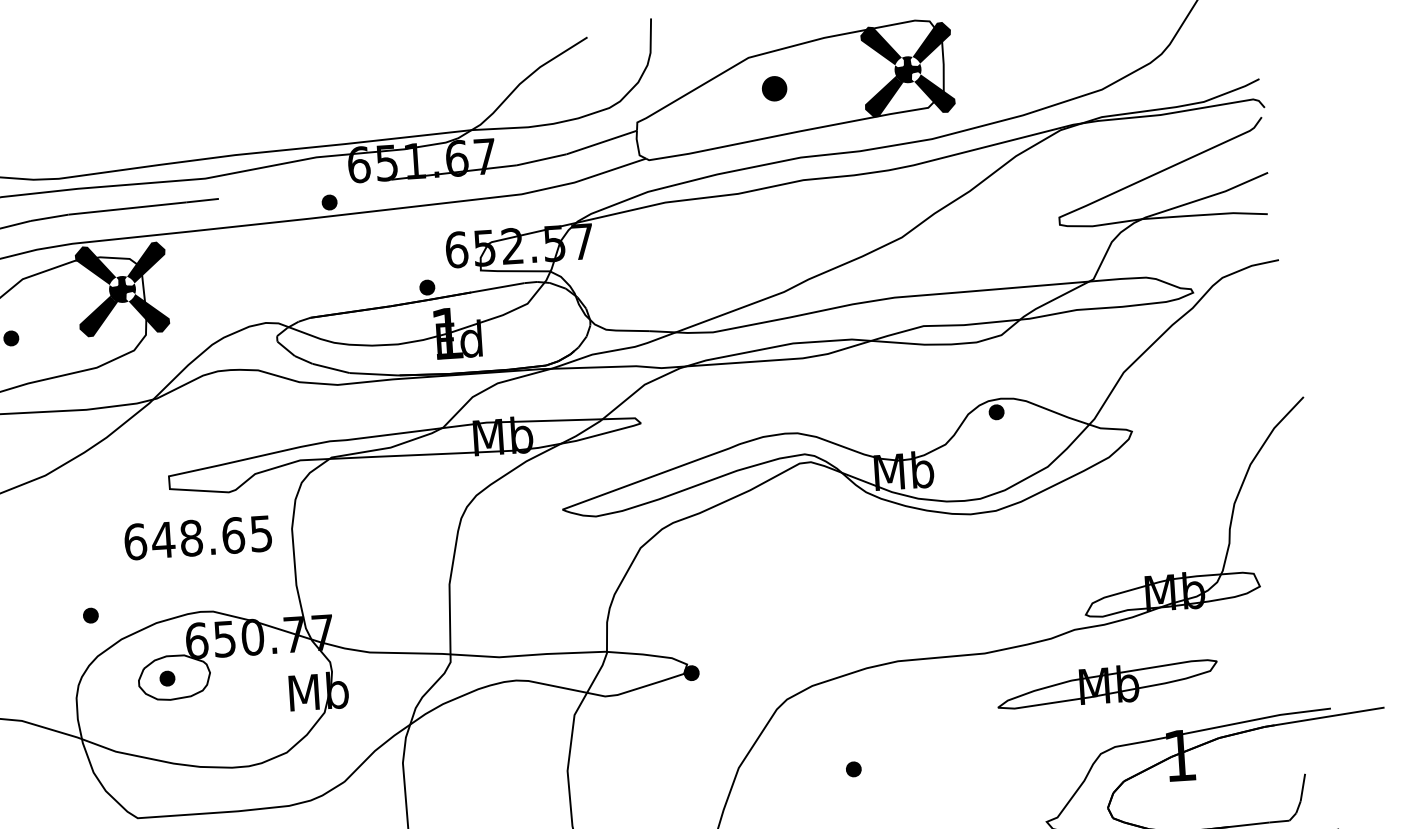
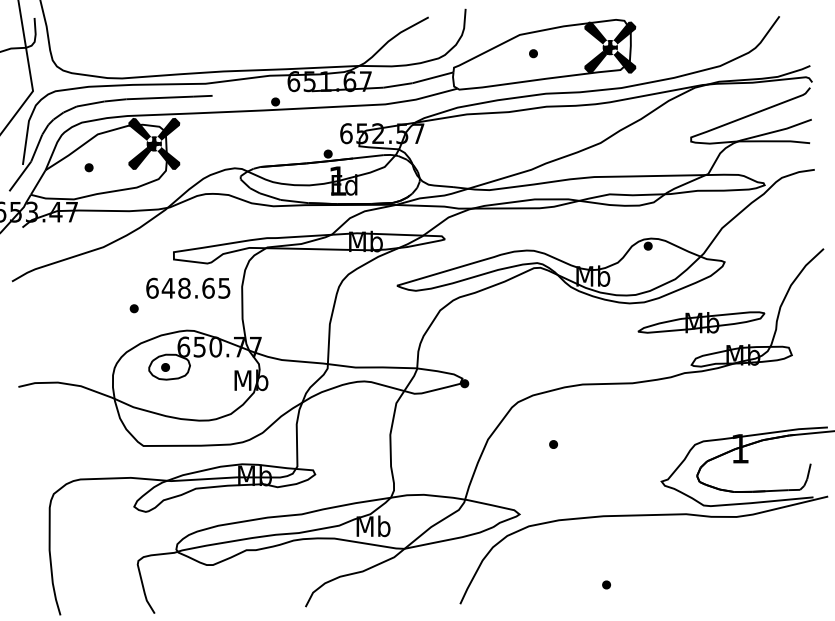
part: (774, 88) -> (533, 53), size x0.62
part: (89, 615) -> (133, 308), moved
part: (1107, 684) -> (701, 322), moved

